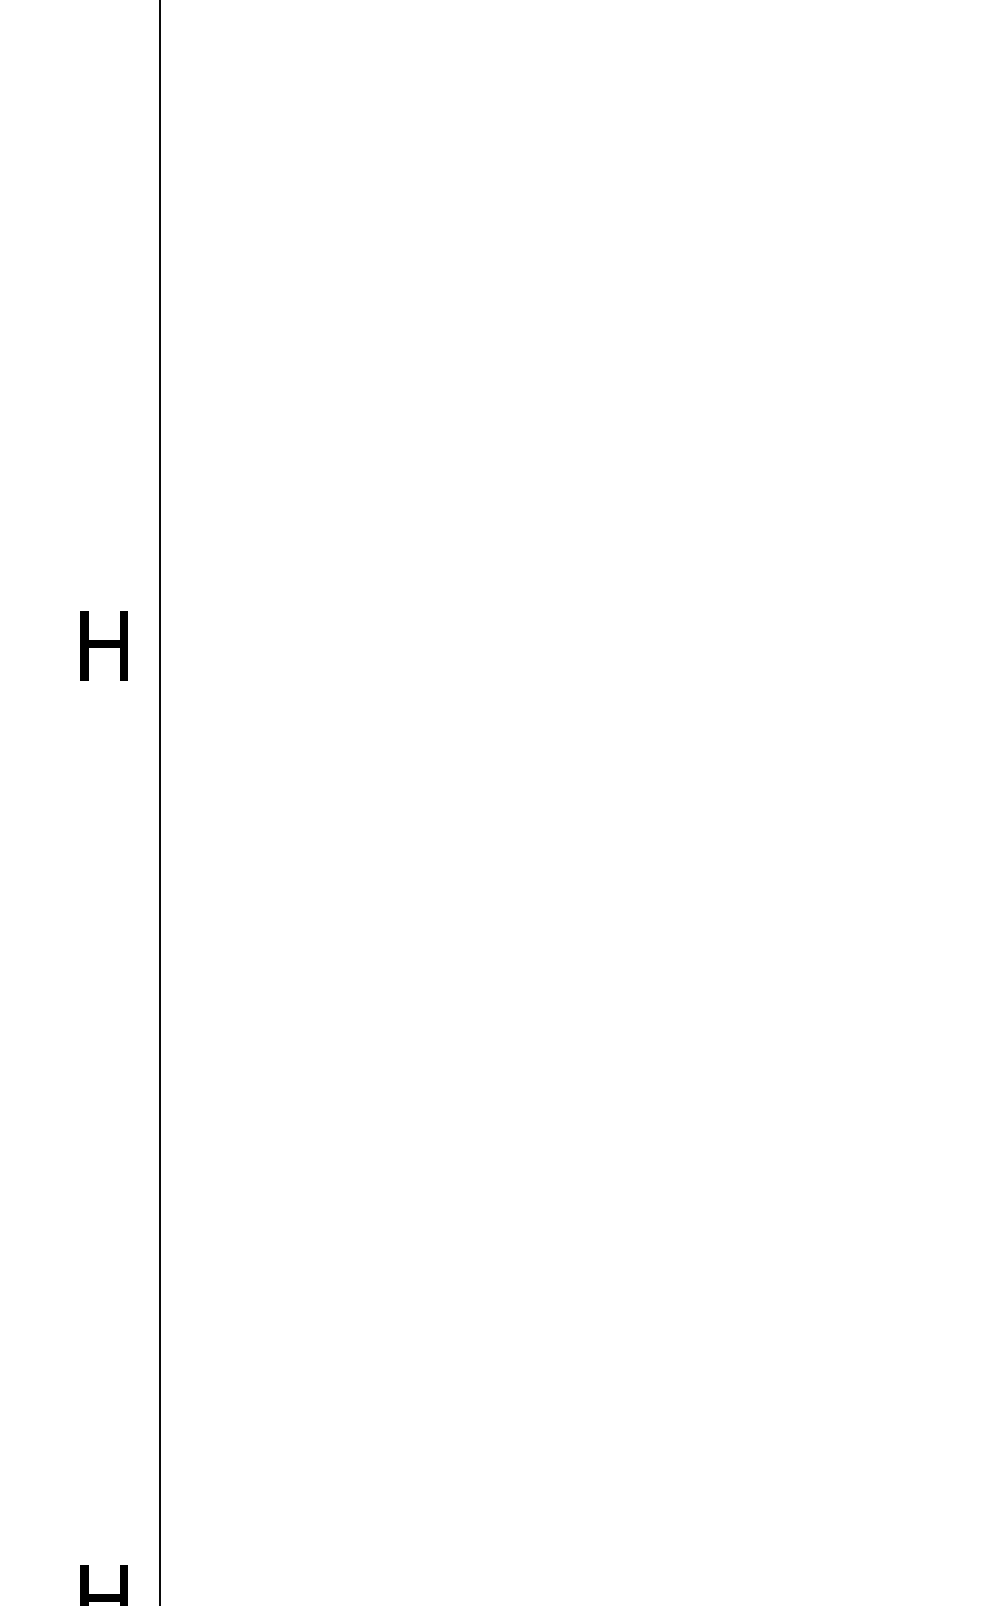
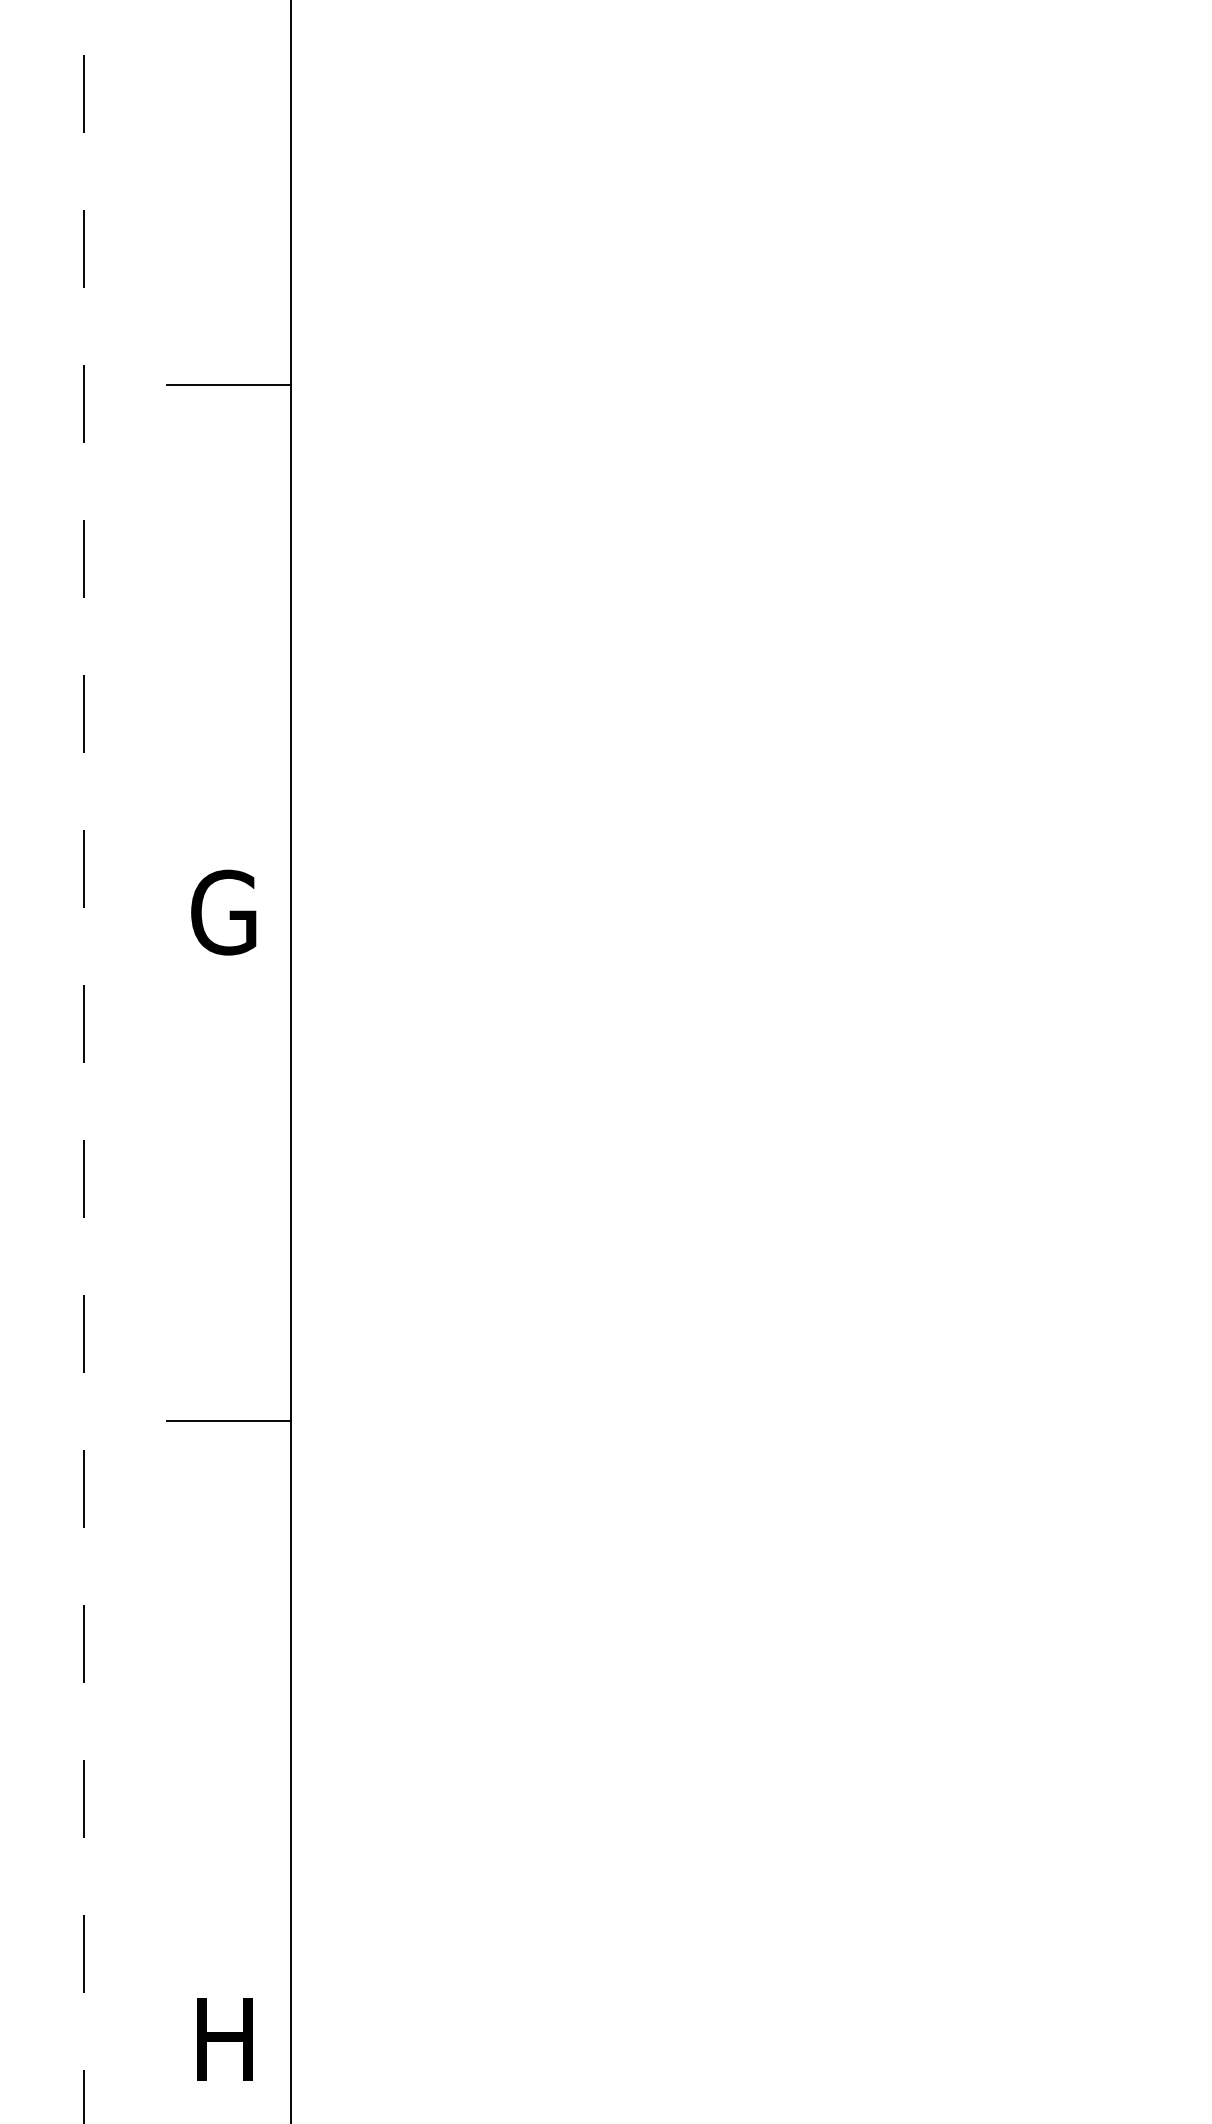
line: (107, 199) -> (228, 384), added
text: (102, 646) -> (223, 912), H -> G
line: (107, 1076) -> (228, 1420), added

